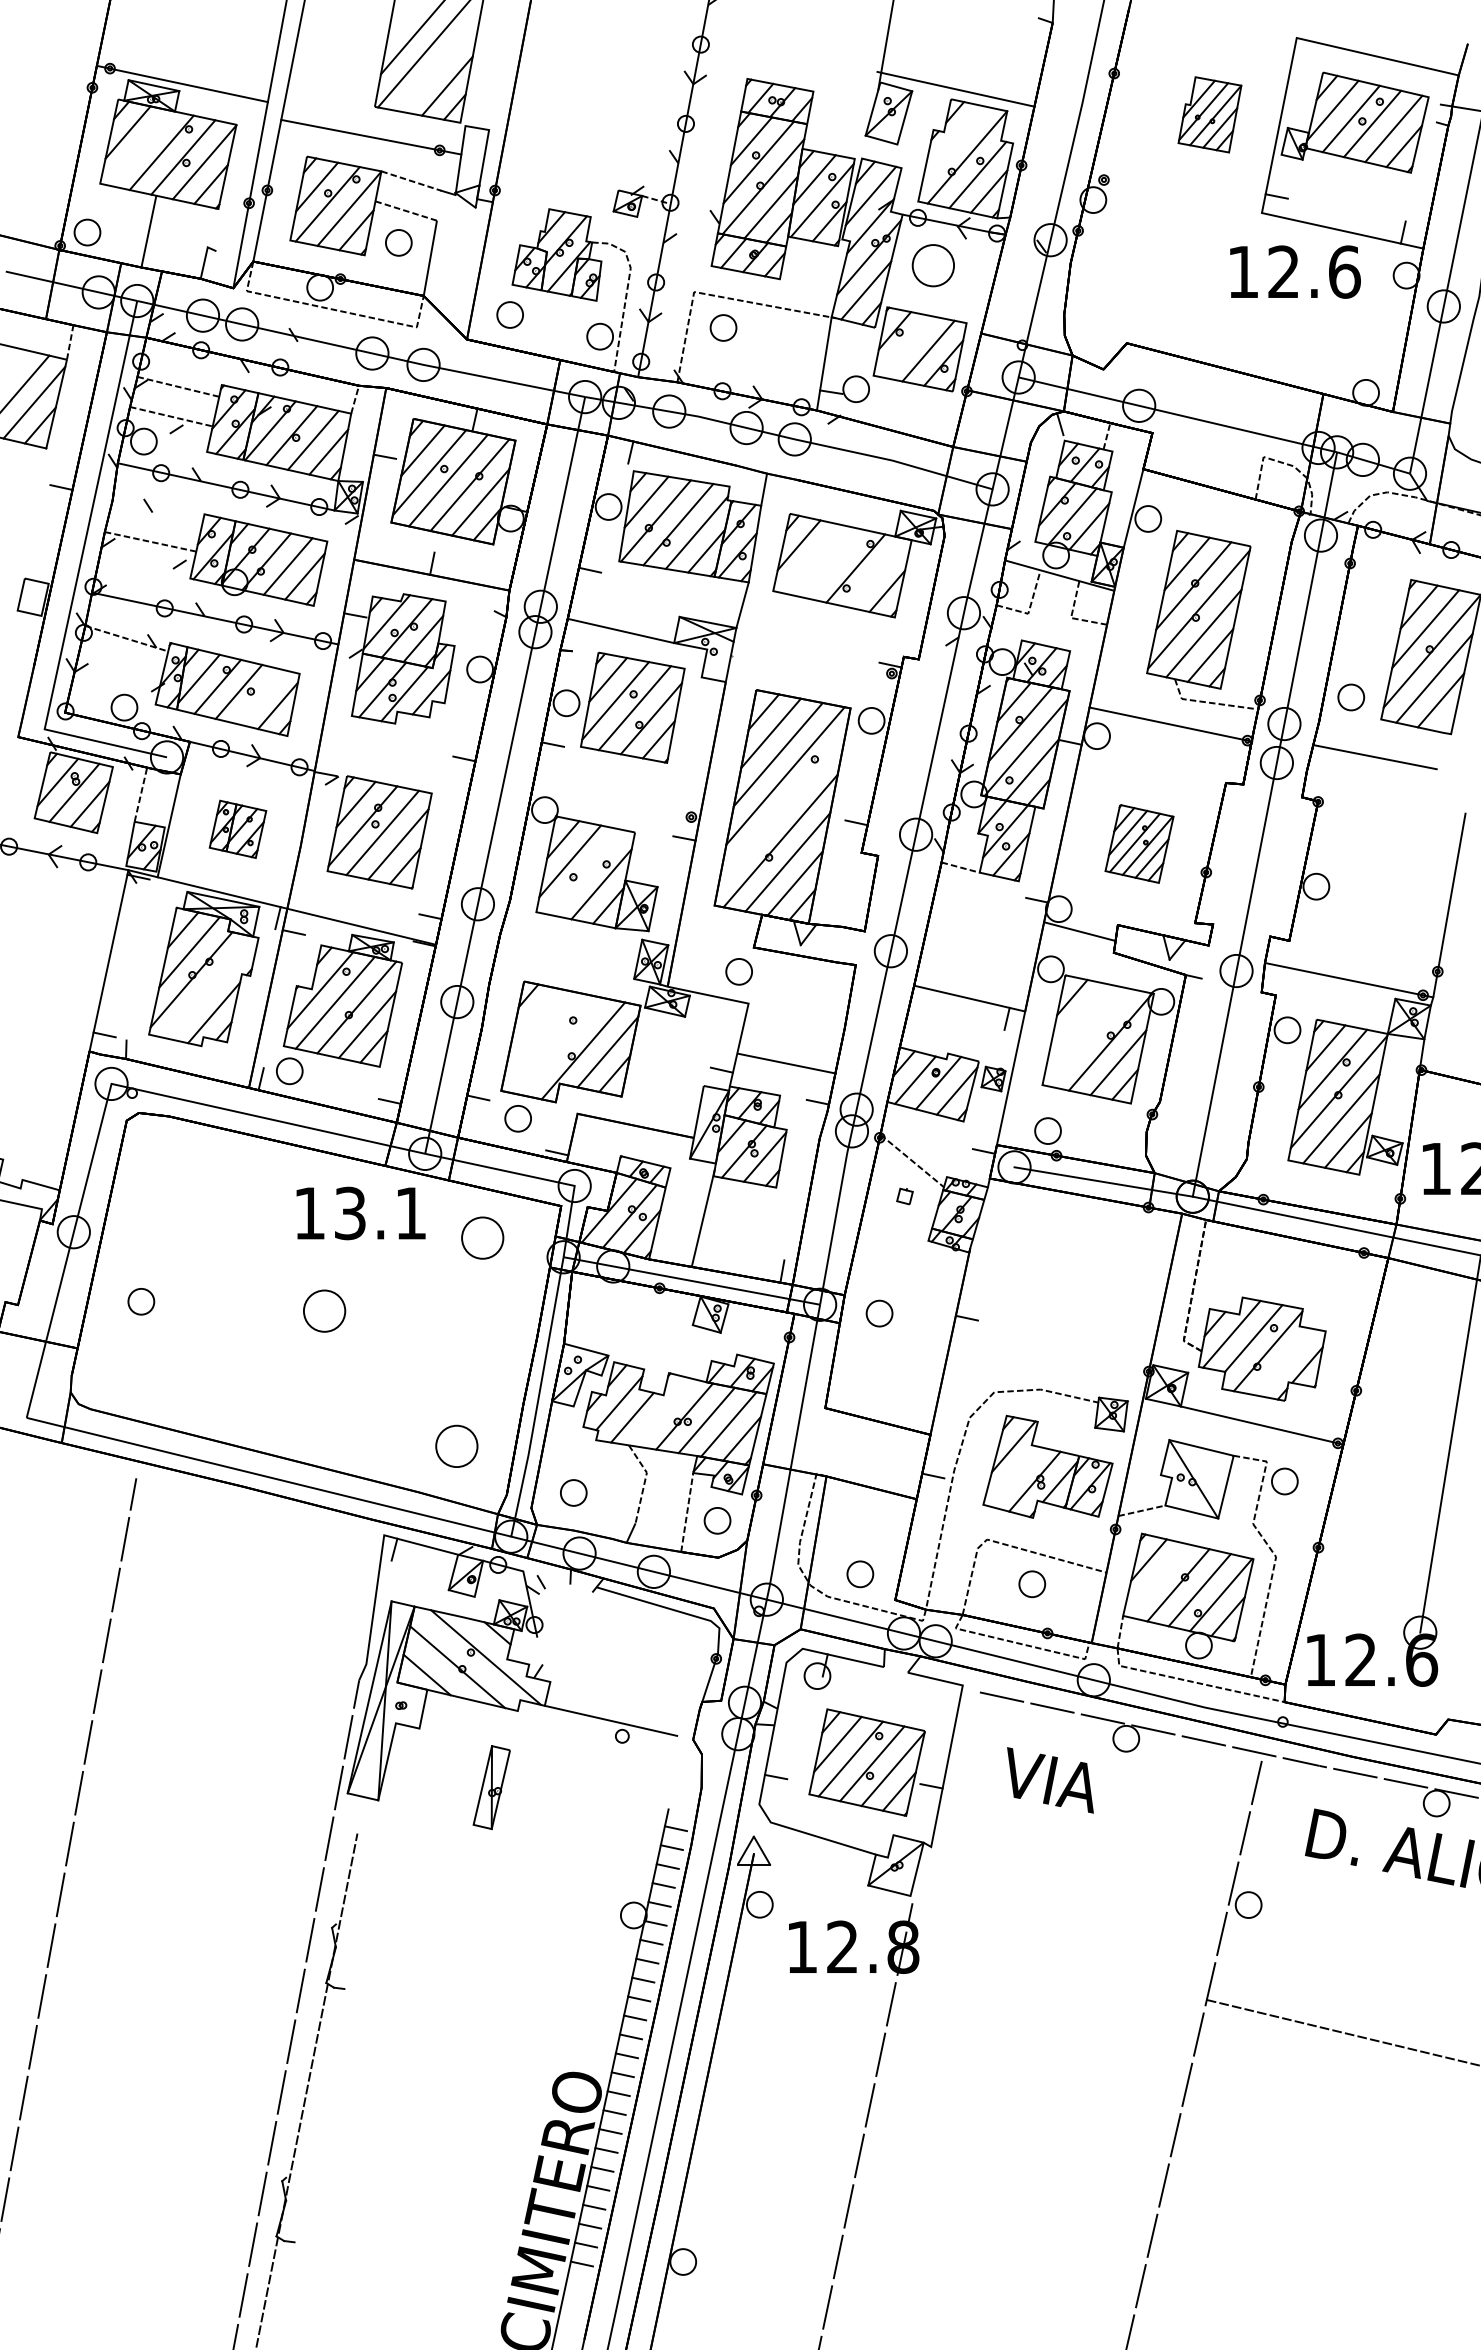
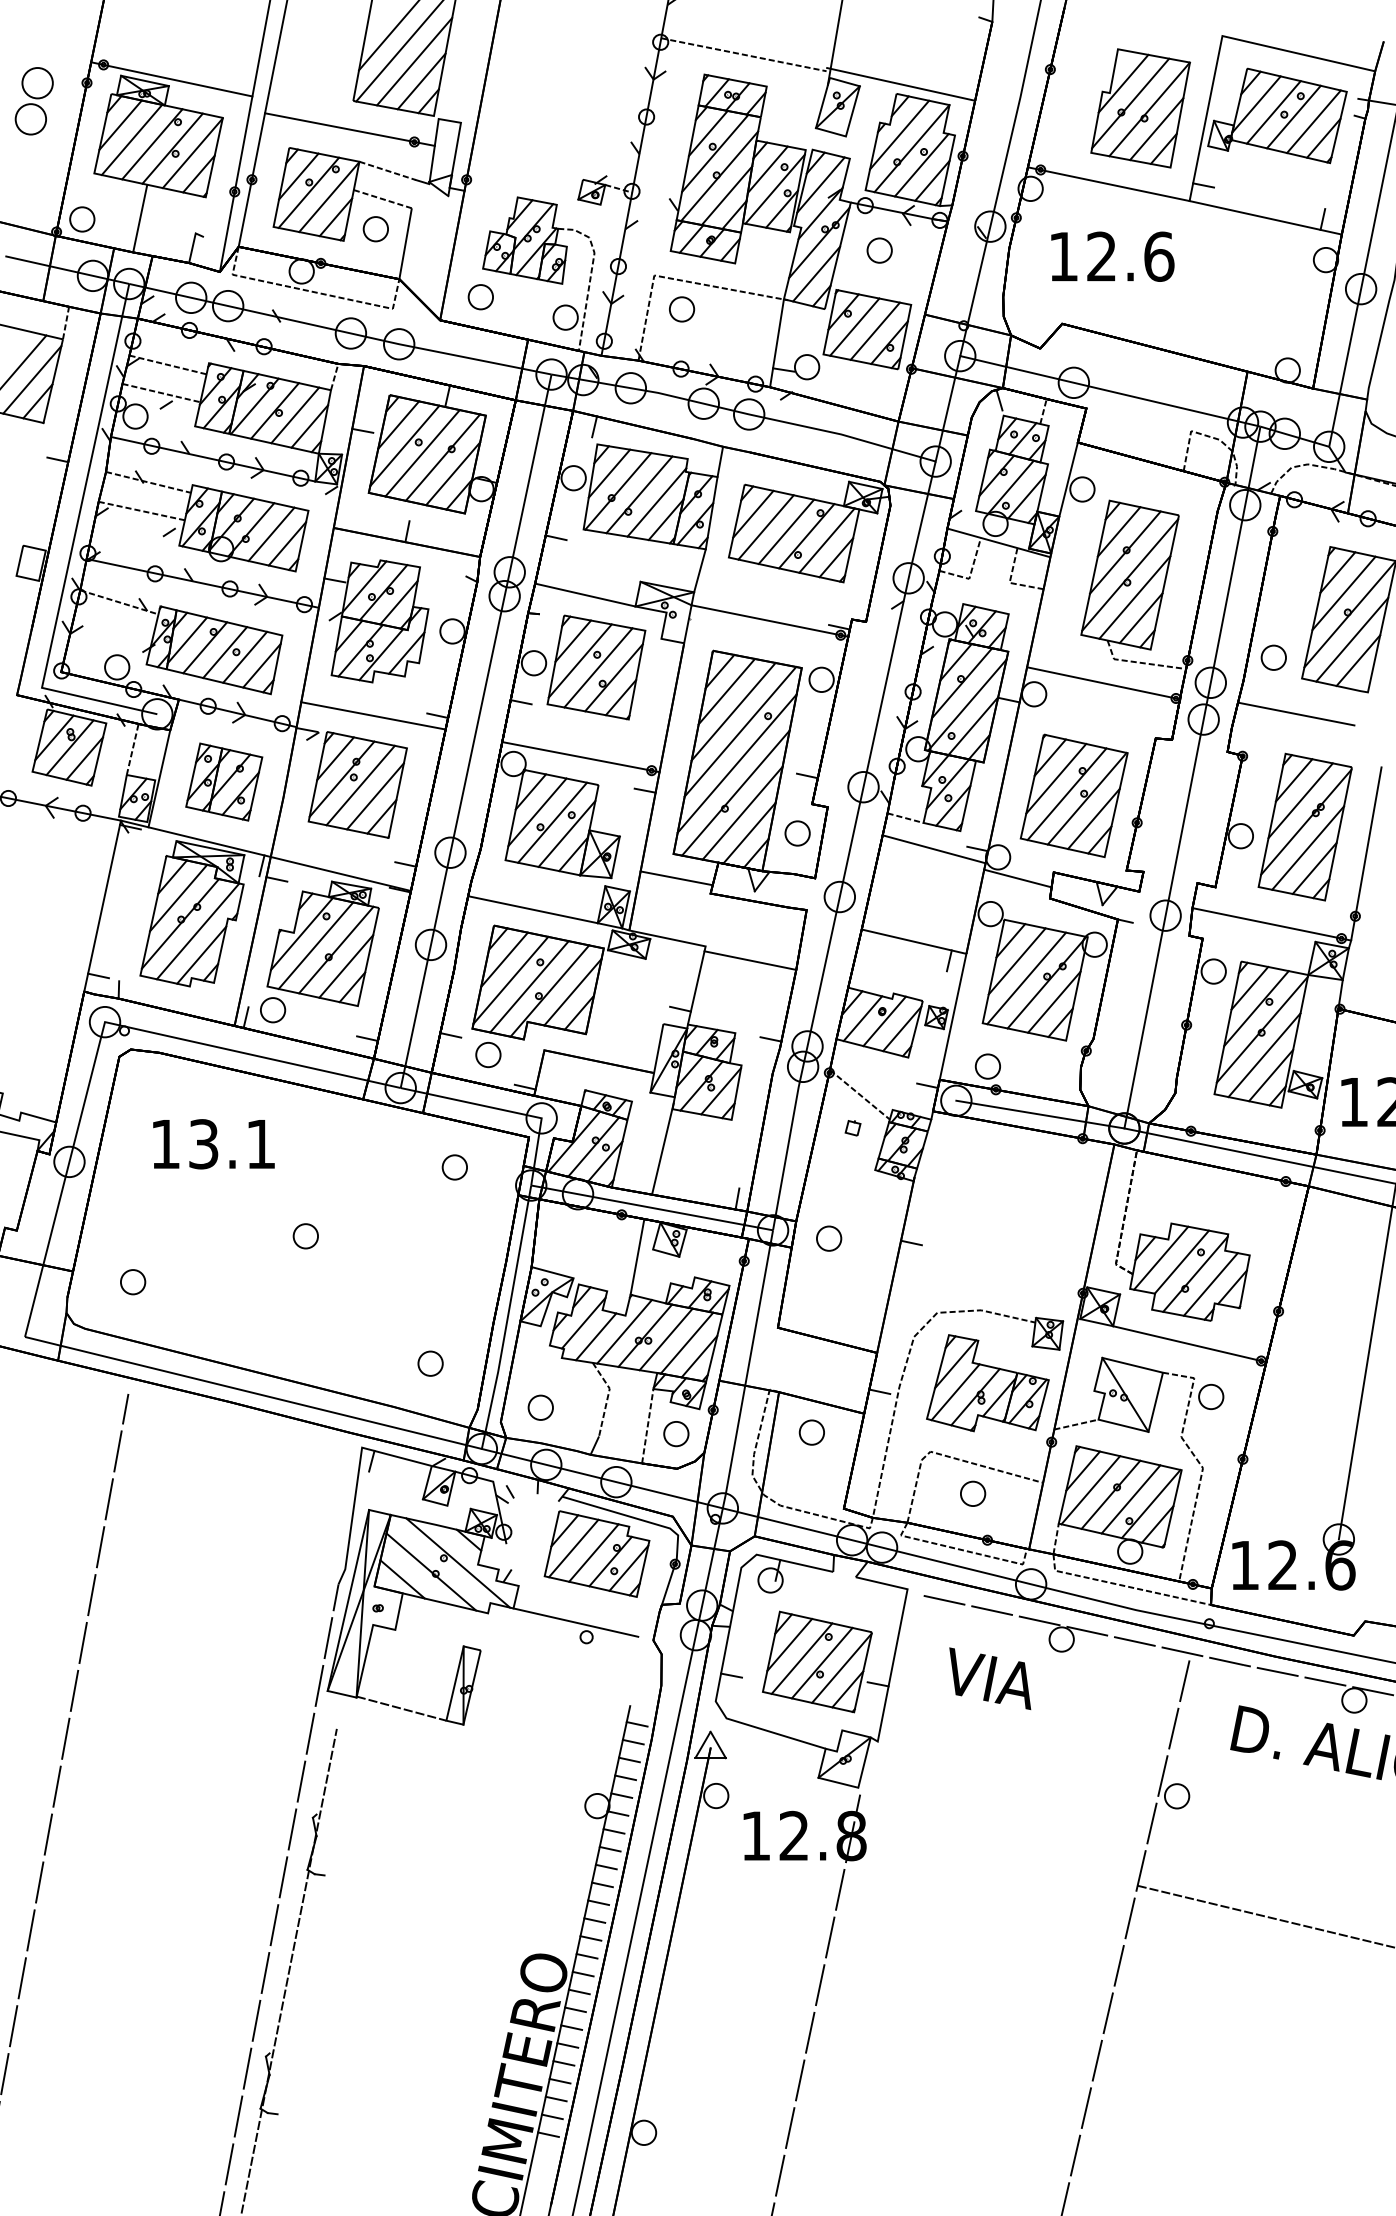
line: (788, 57) -> (743, 54), added
line: (439, 64) -> (414, 61), added
part: (36, 107) -> (34, 101), added
part: (1209, 114) -> (1140, 108), size x1.67
line: (953, 142) -> (898, 134), added
line: (140, 148) -> (132, 140), added
line: (1175, 195) -> (1108, 184), added
part: (932, 265) -> (879, 250), size x0.62
text: (1295, 271) -> (1112, 256), moved
line: (906, 346) -> (854, 326), added
line: (157, 511) -> (148, 482), added
line: (812, 559) -> (765, 527), added
line: (833, 563) -> (785, 531), added
line: (877, 573) -> (827, 540), added
line: (816, 658) -> (769, 621), added
line: (259, 696) -> (244, 656), added
line: (395, 758) -> (372, 715), added
line: (615, 802) -> (580, 756), added
line: (781, 809) -> (736, 763), added
part: (237, 829) -> (223, 782), size x1.43
part: (1139, 843) -> (1074, 795), size x1.67
line: (585, 871) -> (551, 821), added
part: (1384, 876) -> (1305, 826), added
line: (990, 900) -> (933, 849), added
line: (717, 931) -> (676, 878), added
line: (565, 964) -> (533, 909), added
part: (738, 971) -> (796, 833), moved
line: (210, 987) -> (198, 931), added
line: (535, 1017) -> (504, 959), added
line: (1078, 1019) -> (1016, 961), added
line: (1088, 1037) -> (1026, 978), added
line: (541, 1039) -> (510, 980), added
line: (561, 1046) -> (529, 986), added
line: (786, 1063) -> (749, 960), moved
text: (360, 1213) -> (213, 1144), moved
part: (482, 1237) -> (454, 1166), size x0.62
part: (141, 1301) -> (133, 1281), moved
part: (324, 1310) -> (305, 1235), size x0.62
line: (676, 1332) -> (637, 1256), added
line: (1284, 1361) -> (1210, 1283), added
line: (662, 1412) -> (624, 1331), added
part: (456, 1445) -> (430, 1363), size x0.62
line: (1013, 1476) -> (955, 1392), added
part: (860, 1574) -> (812, 1432), moved
line: (1157, 1580) -> (1091, 1490), added
part: (633, 1647) -> (597, 1553), added
line: (425, 1811) -> (401, 1708), added

